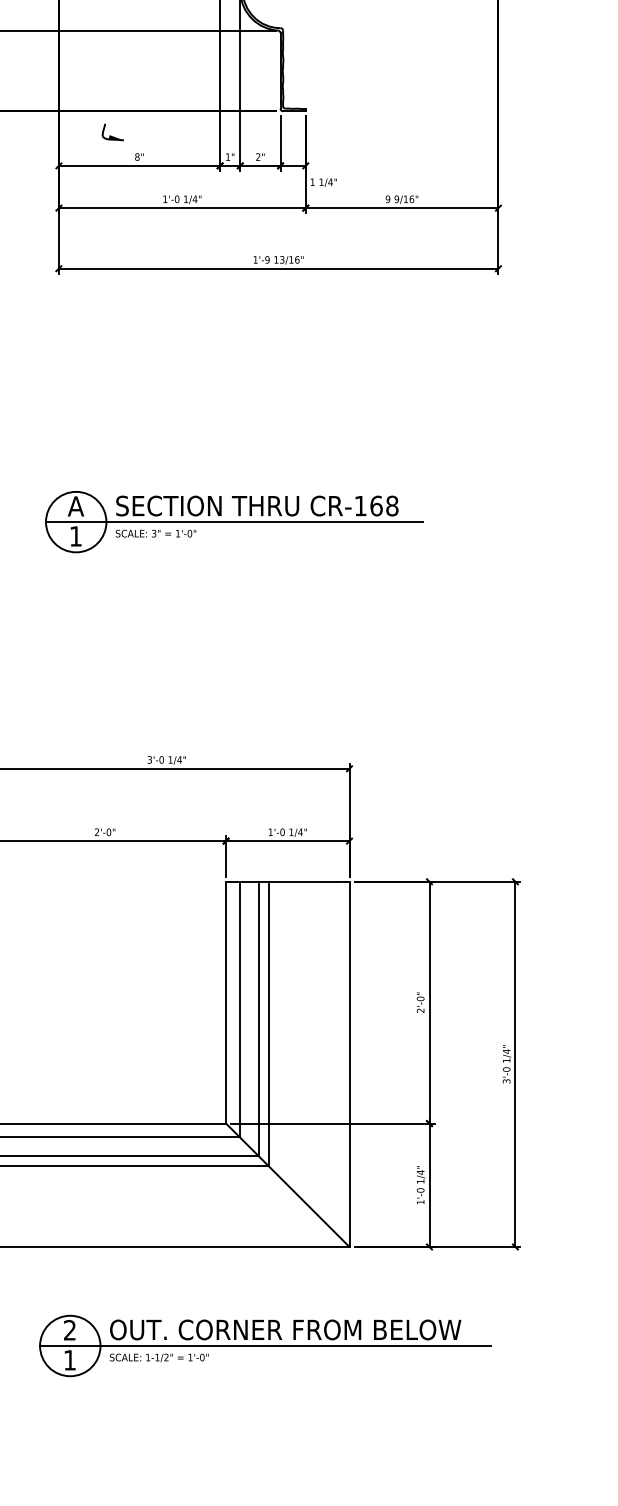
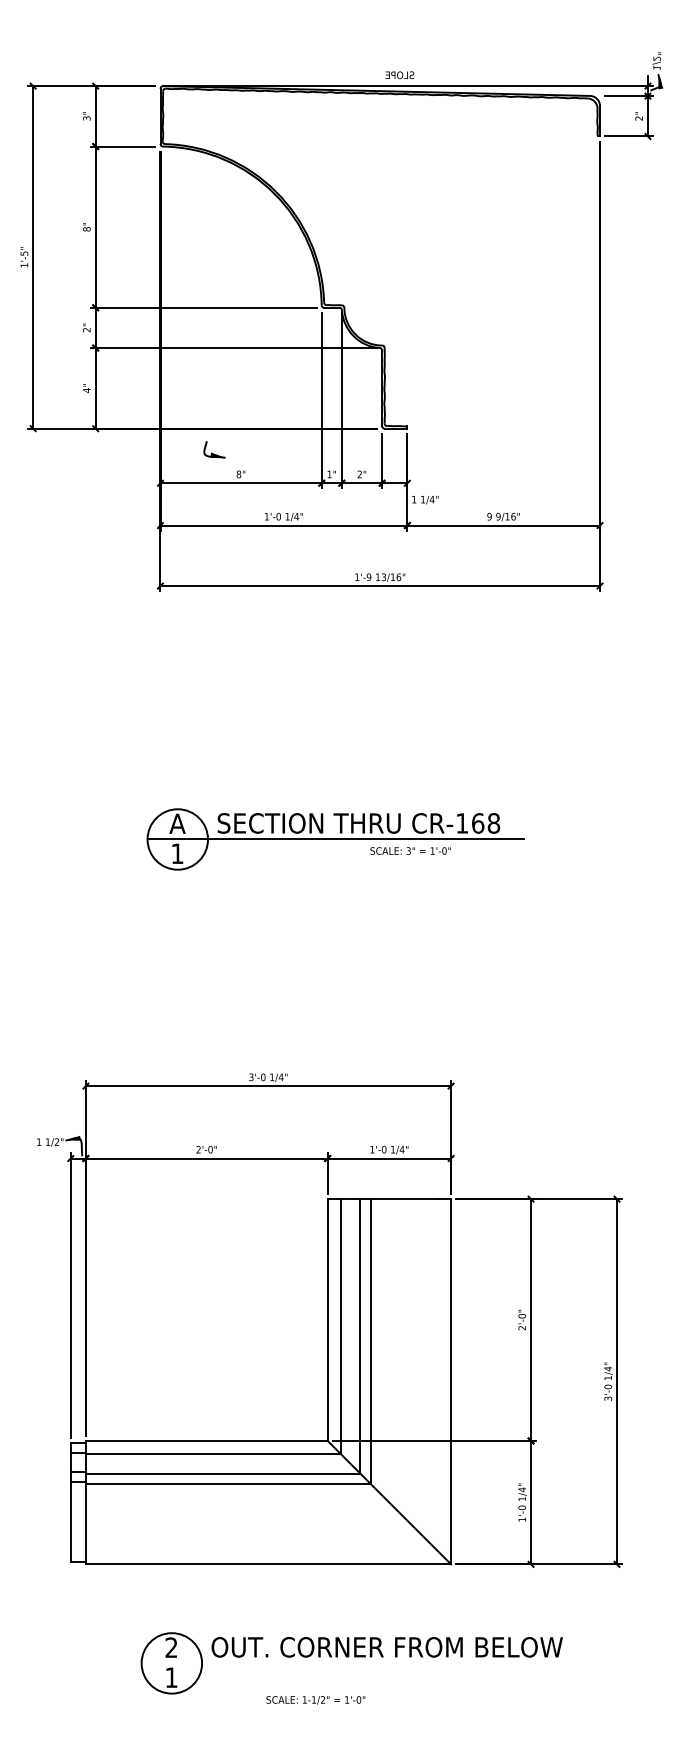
text: (155, 533) -> (410, 850), moved
line: (264, 1346) -> (366, 1663), removed
text: (158, 1358) -> (315, 1700), moved

